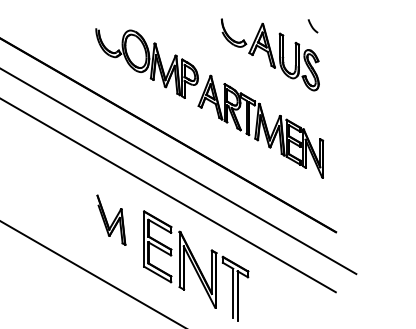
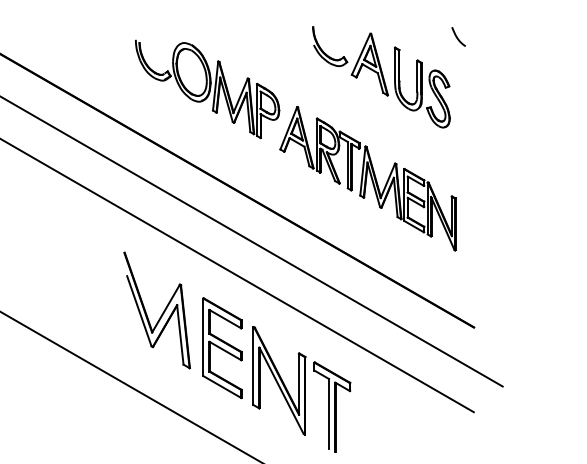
line: (312, 26) -> (457, 37), moved
part: (111, 220) -> (157, 310), size x1.67

